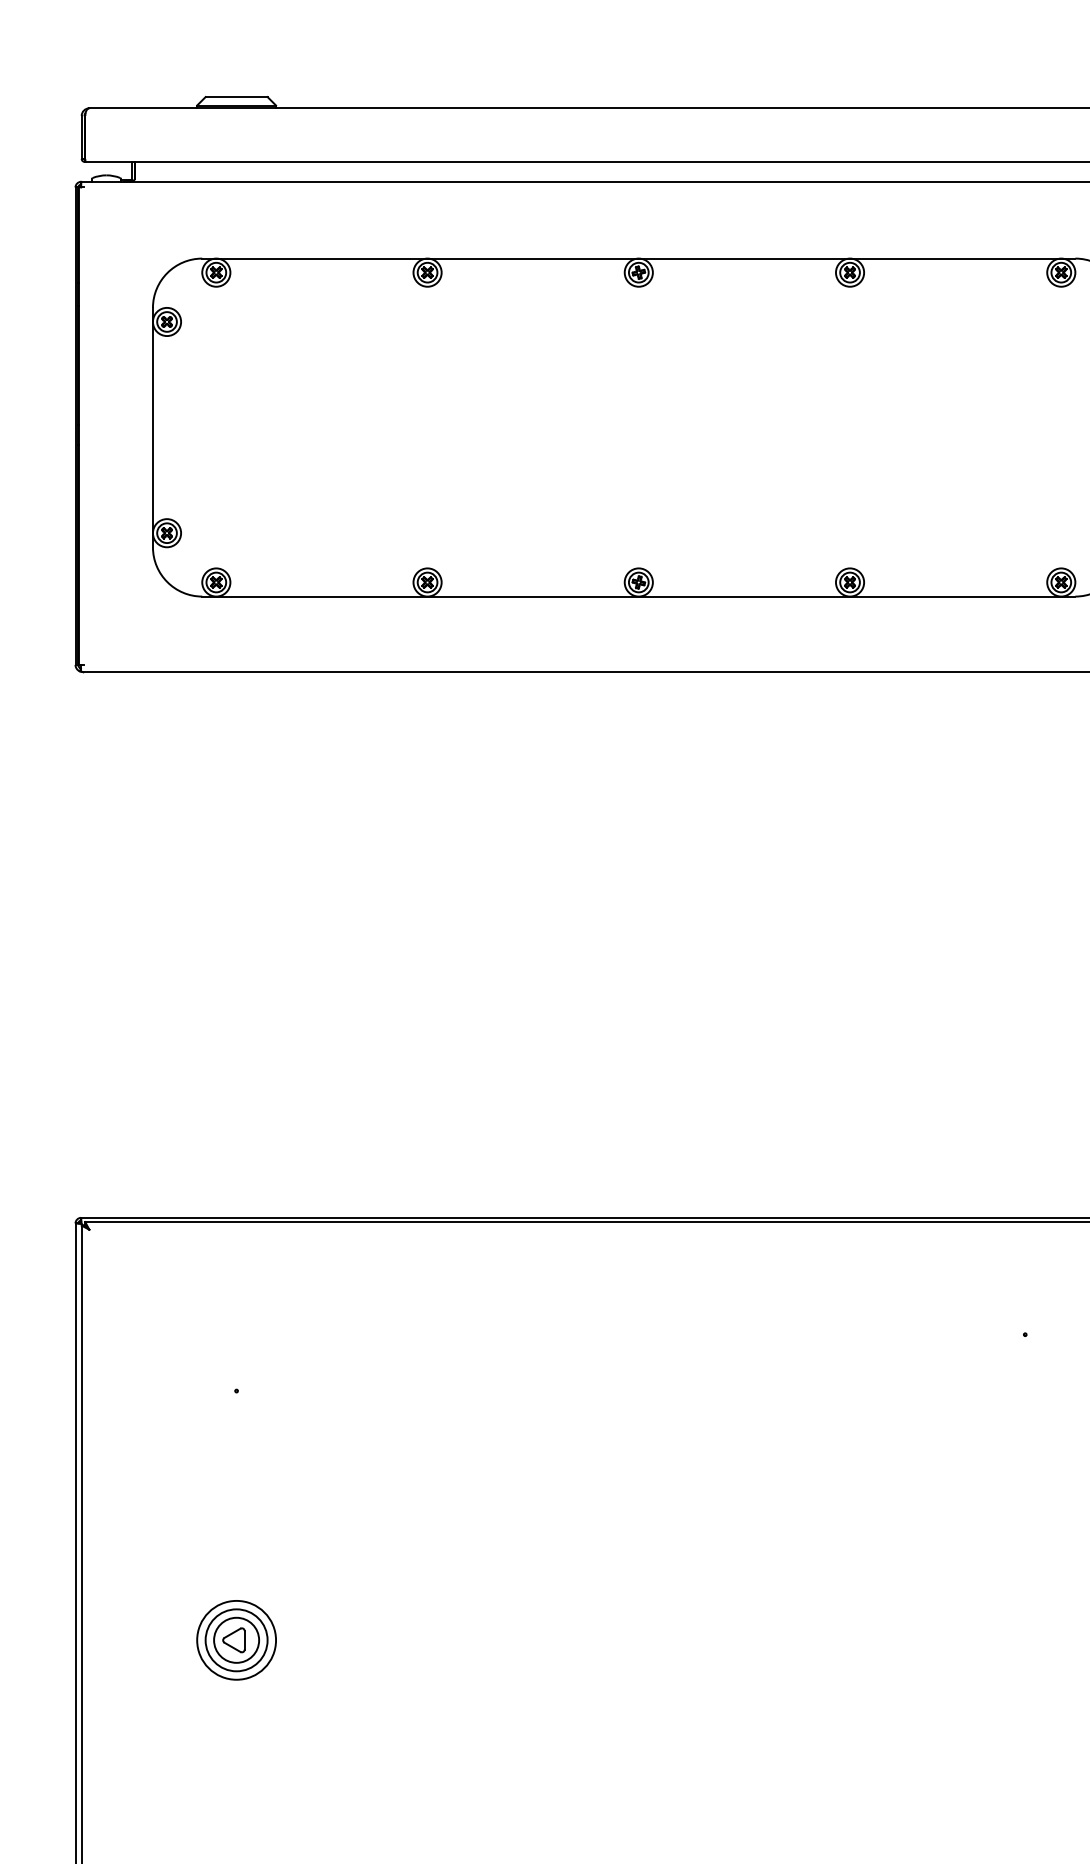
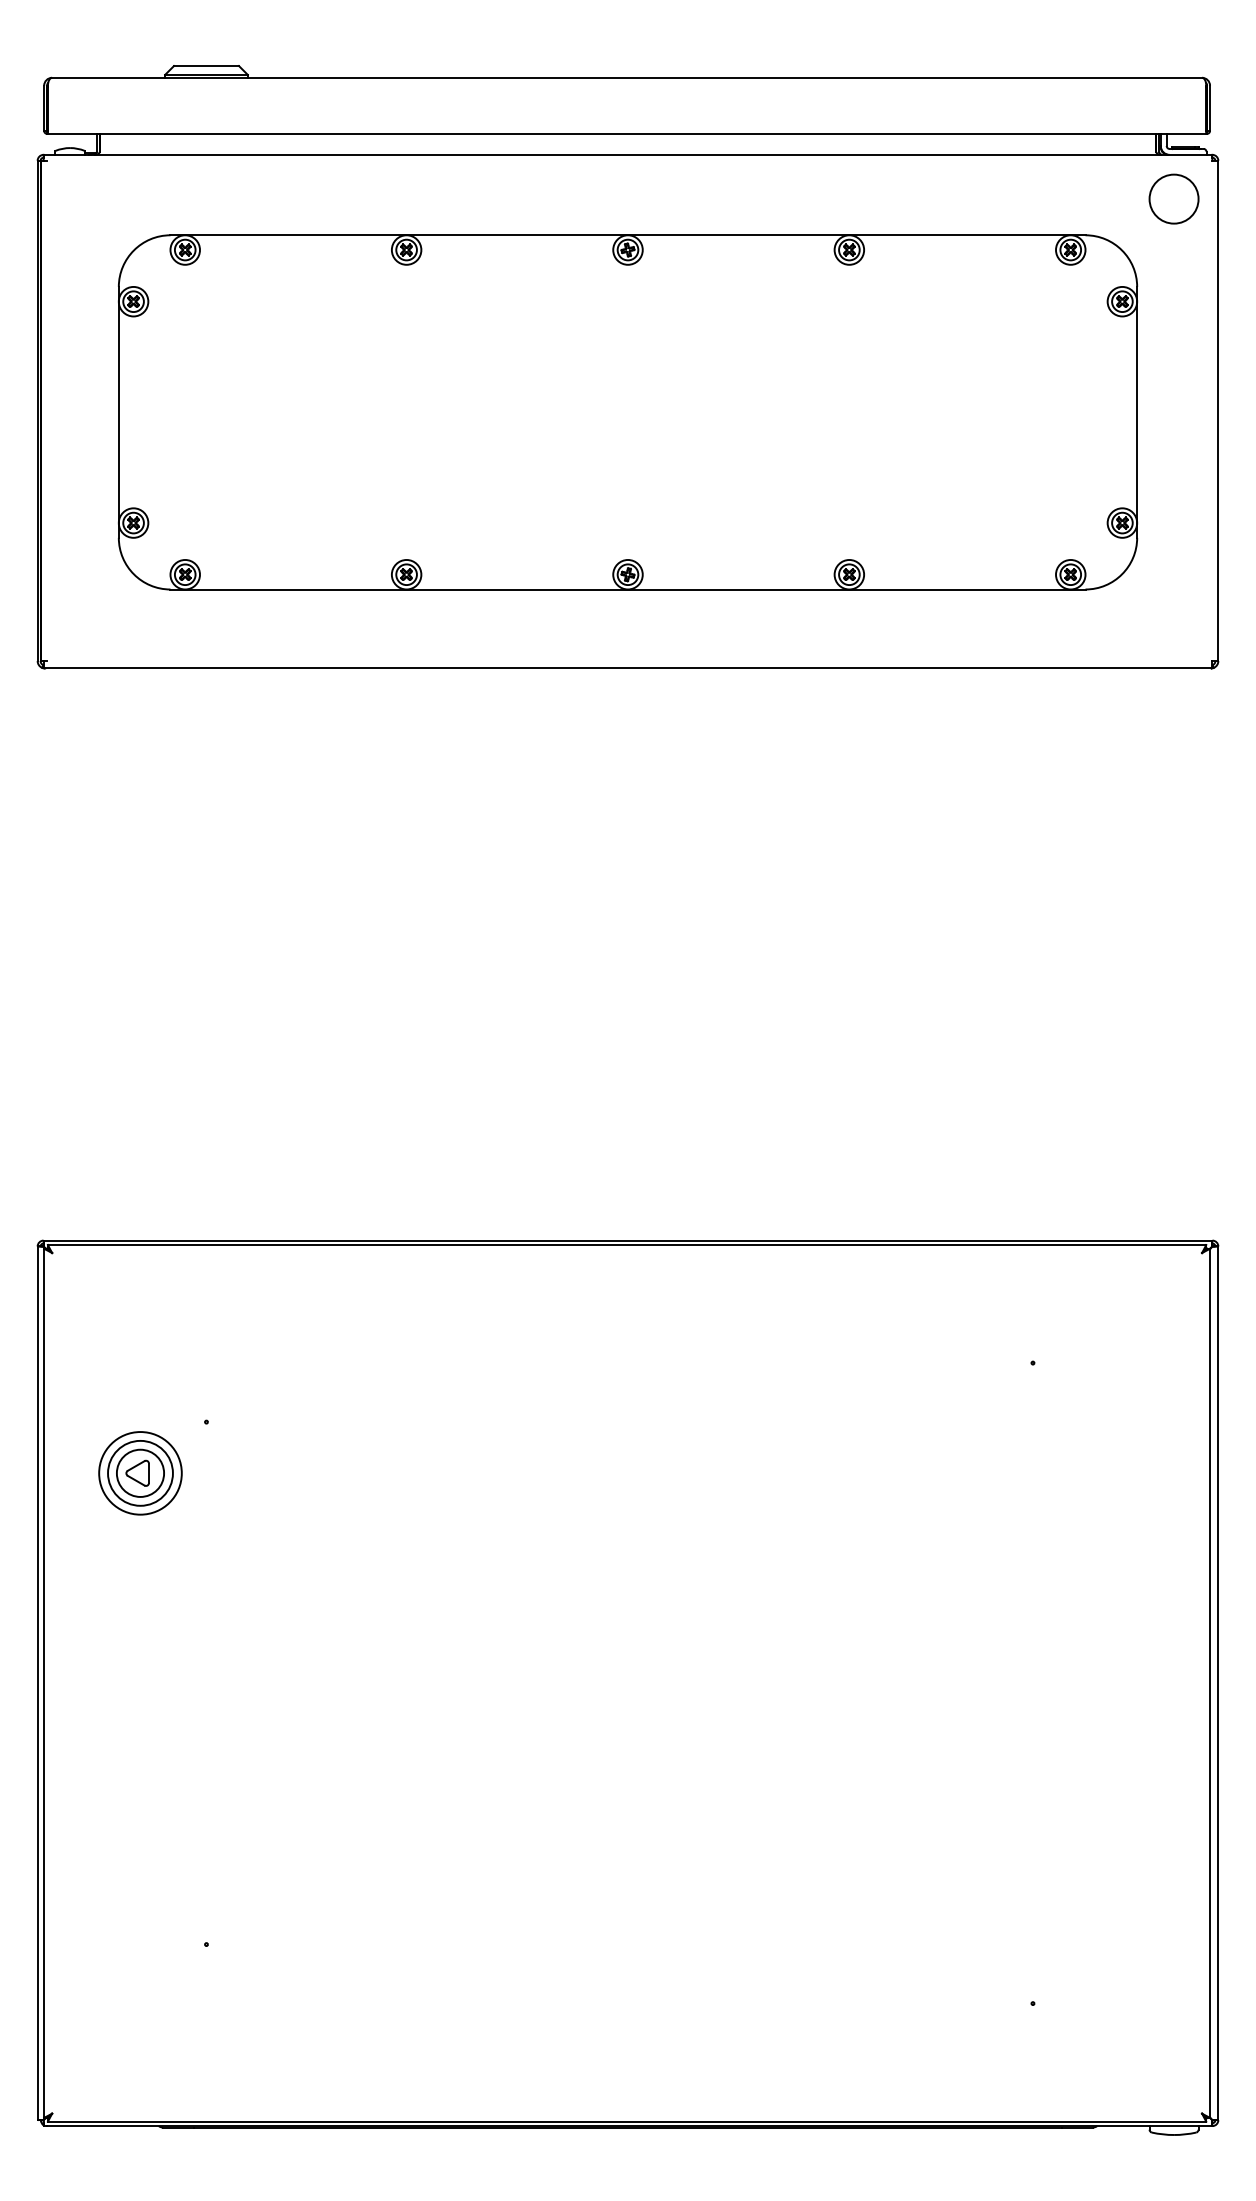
part: (236, 1640) -> (140, 1473), moved

